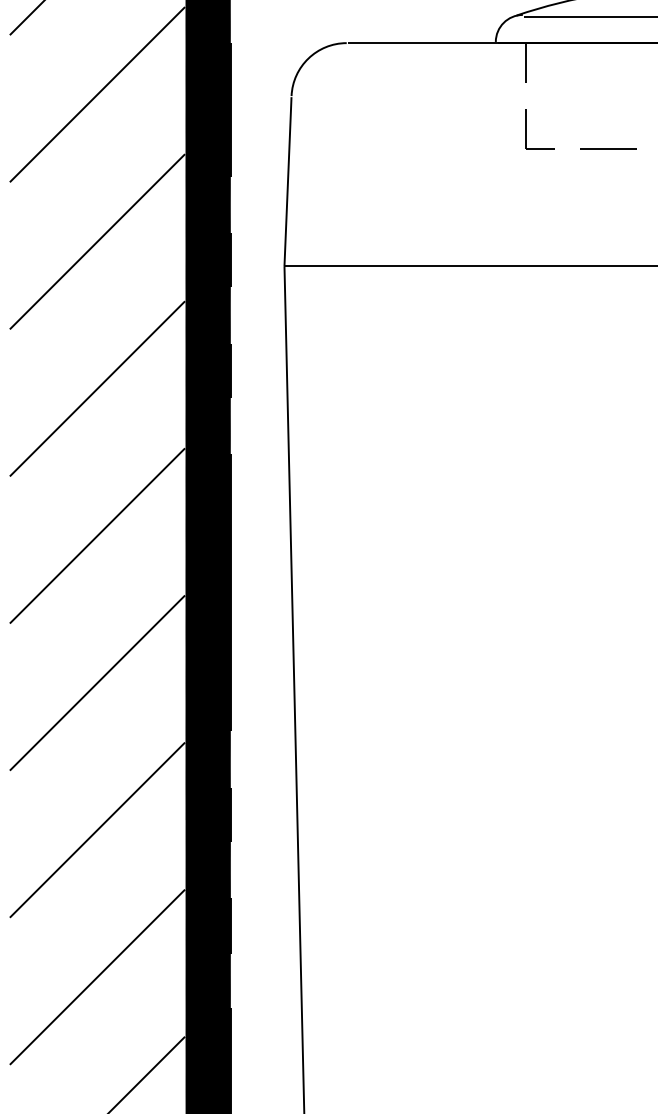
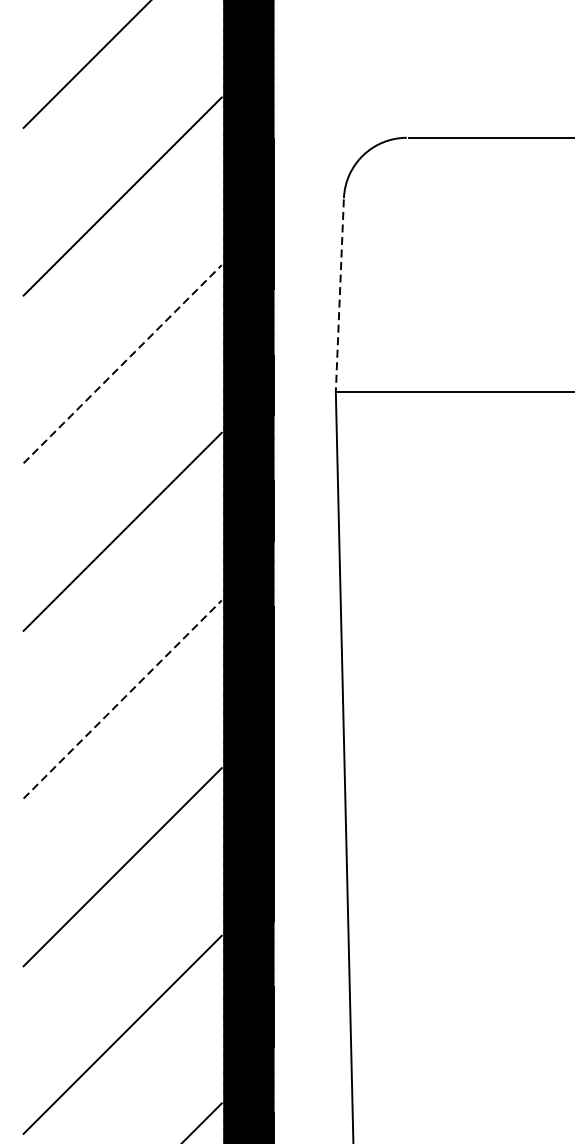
line: (288, 181) -> (340, 295), solid -> dashed
line: (97, 241) -> (122, 363), solid -> dashed
line: (97, 535) -> (122, 699), solid -> dashed

